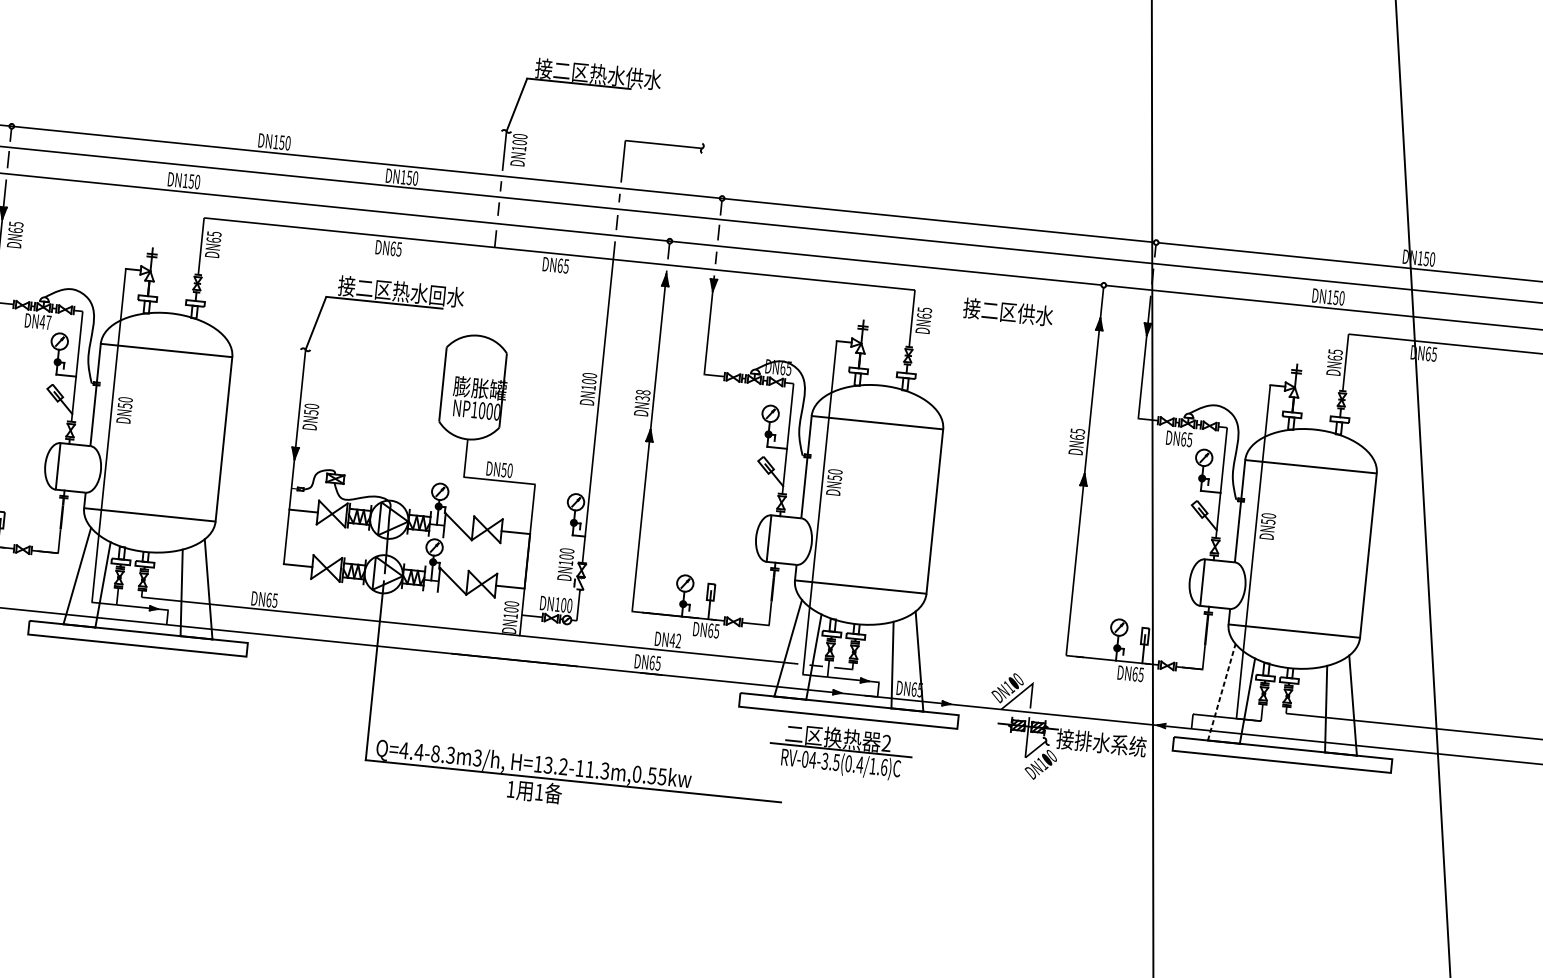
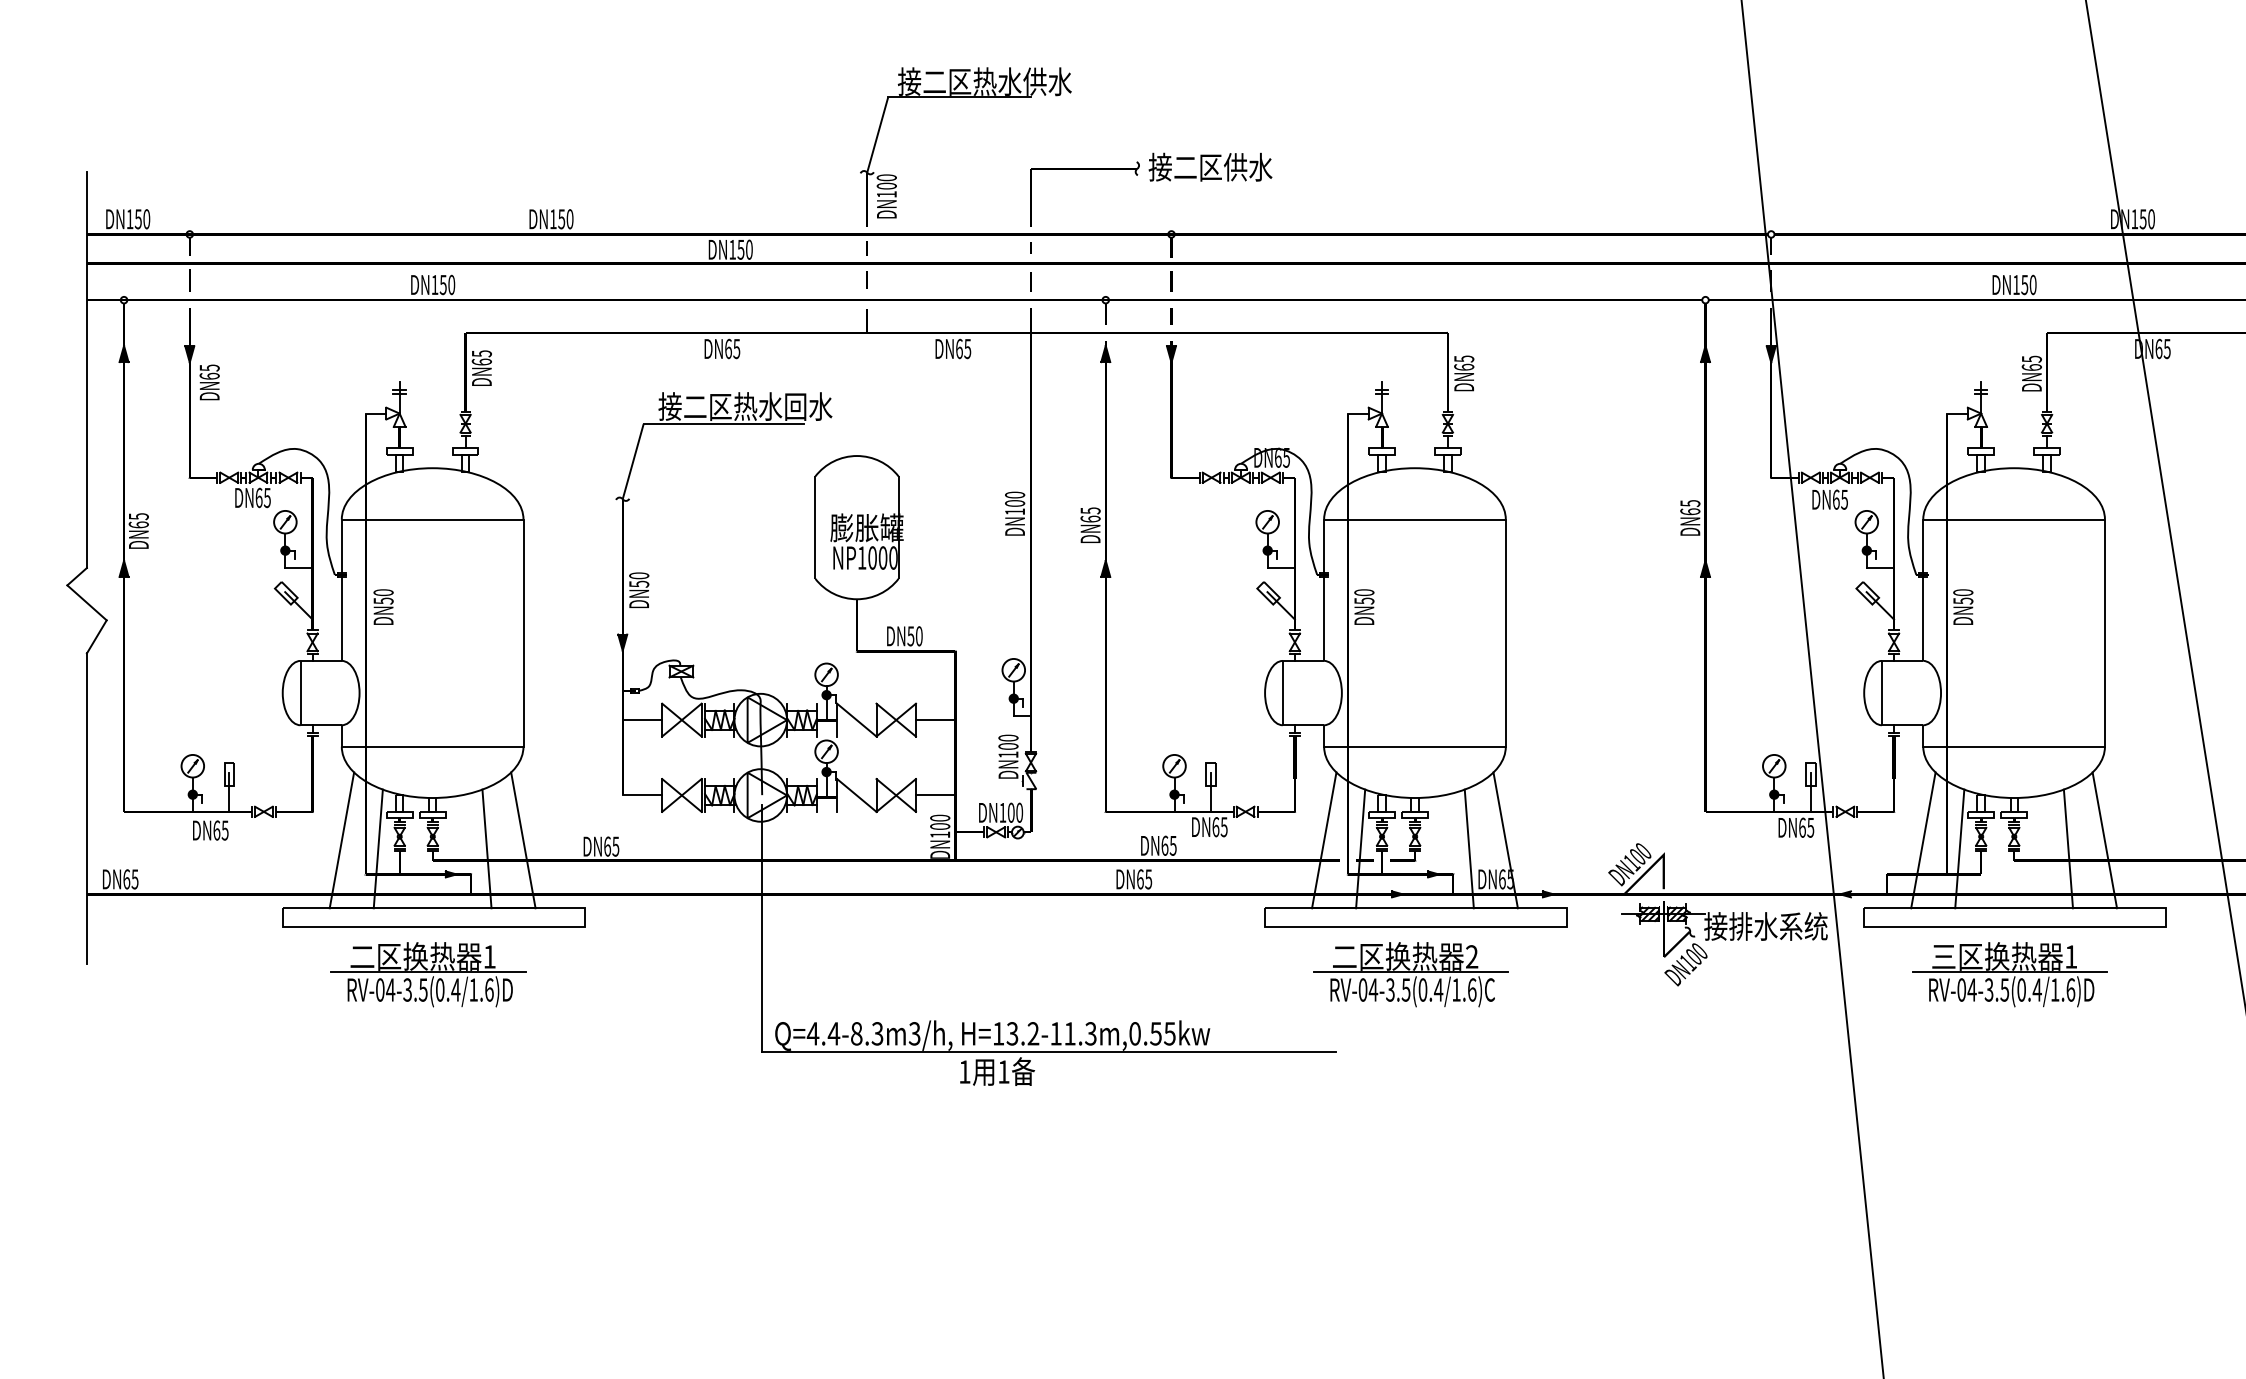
text: (1008, 311) -> (1210, 166), moved
text: (45, 322) -> (262, 497), DN47 -> DN65
text: (642, 395) -> (1090, 514), DN38 -> DN65
text: (675, 640) -> (1168, 845), DN42 -> DN65
part: (130, 679) -> (428, 974), added
line: (1221, 692) -> (1923, 840), dashed -> solid
part: (1274, 795) -> (2009, 974), added

